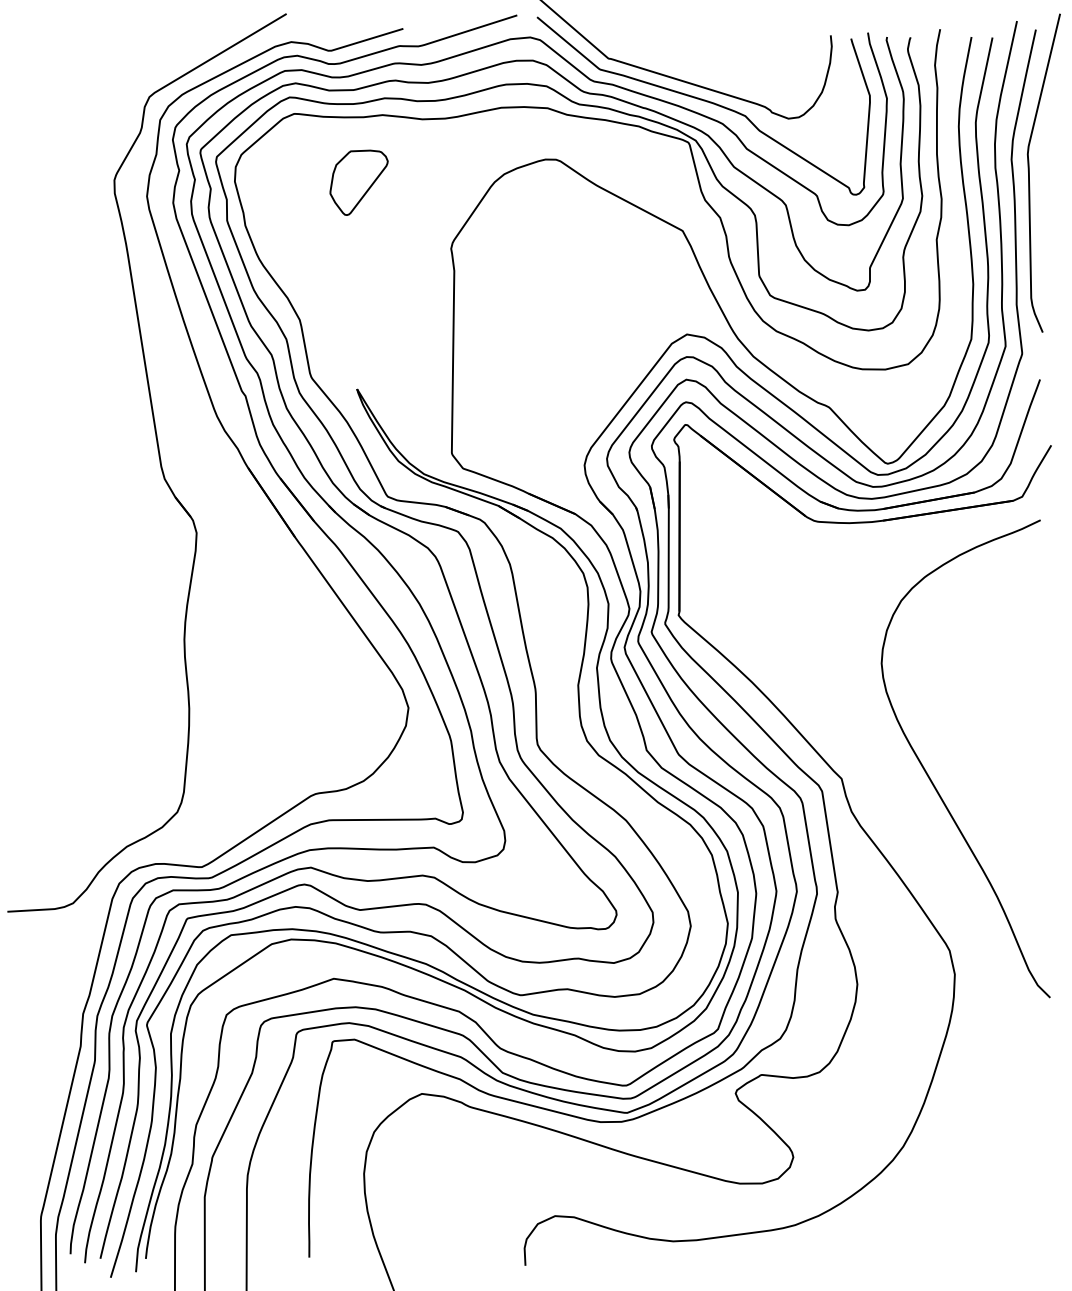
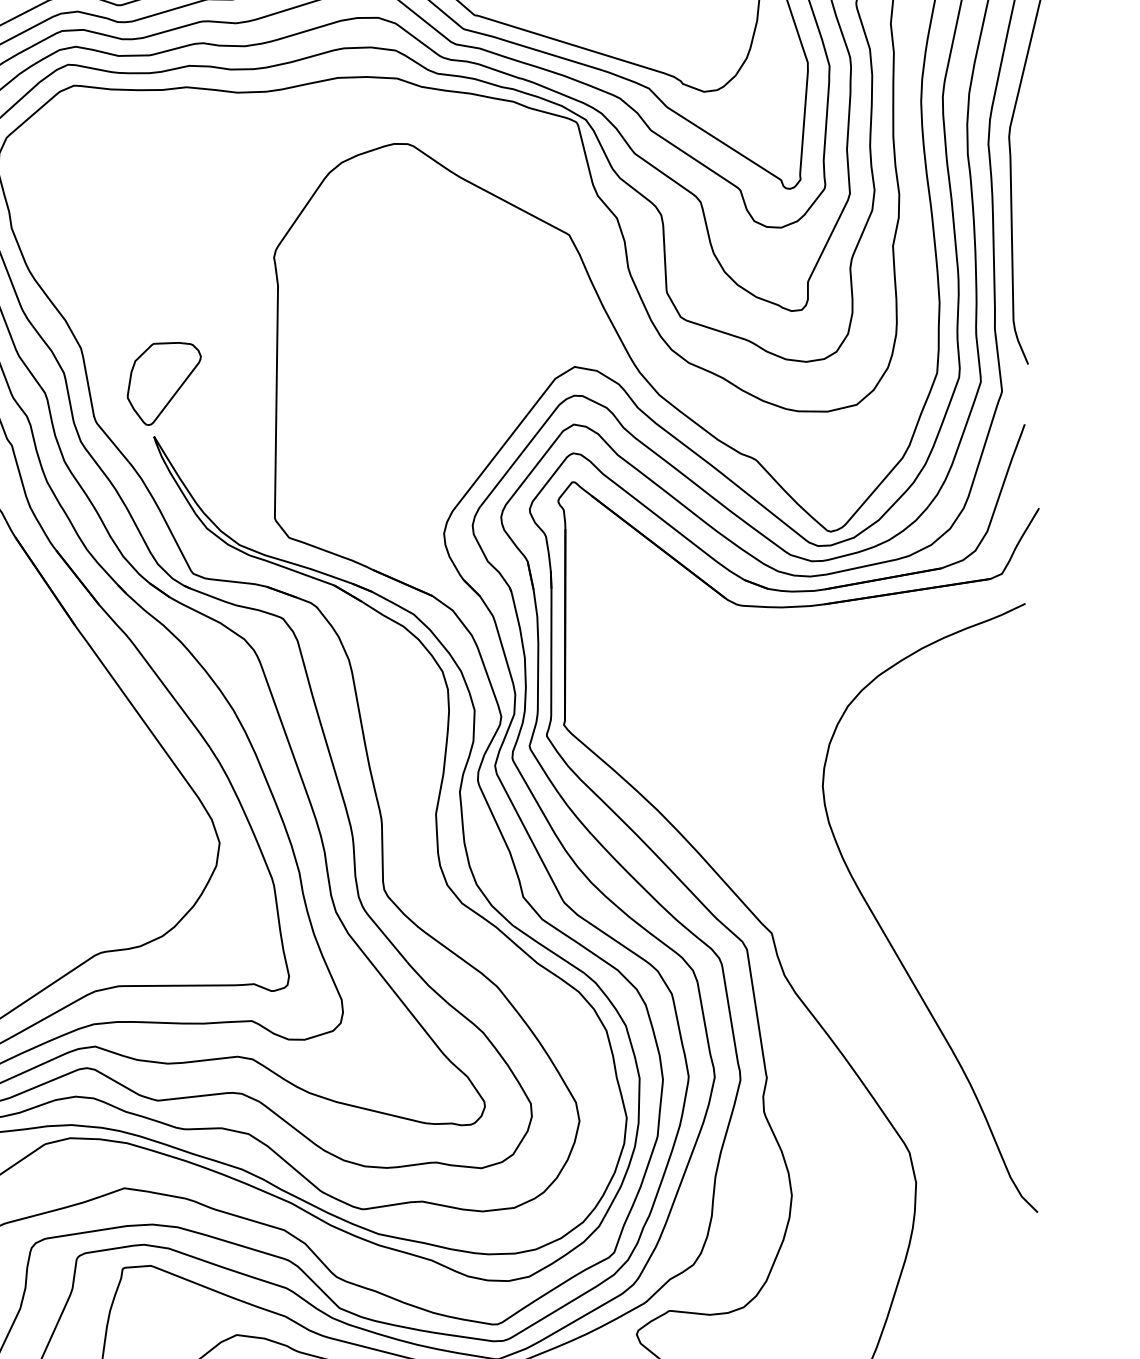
part: (358, 182) -> (163, 383), moved

